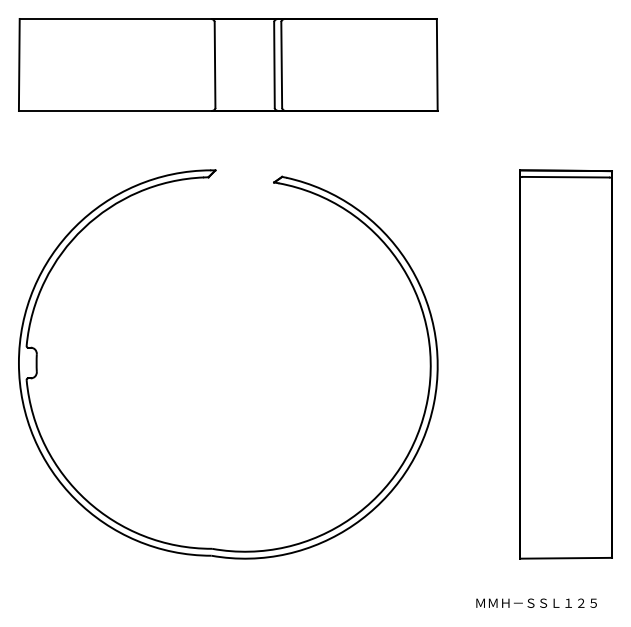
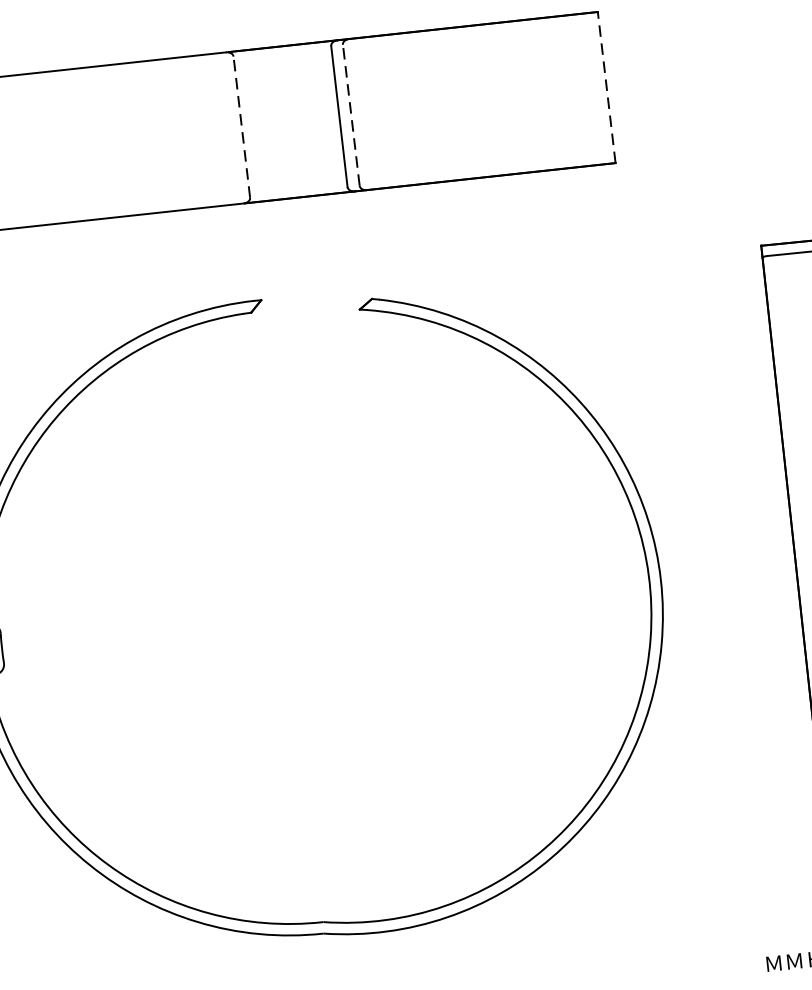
line: (437, 64) -> (606, 86), solid -> dashed
line: (215, 65) -> (242, 127), solid -> dashed
line: (281, 65) -> (351, 116), solid -> dashed

